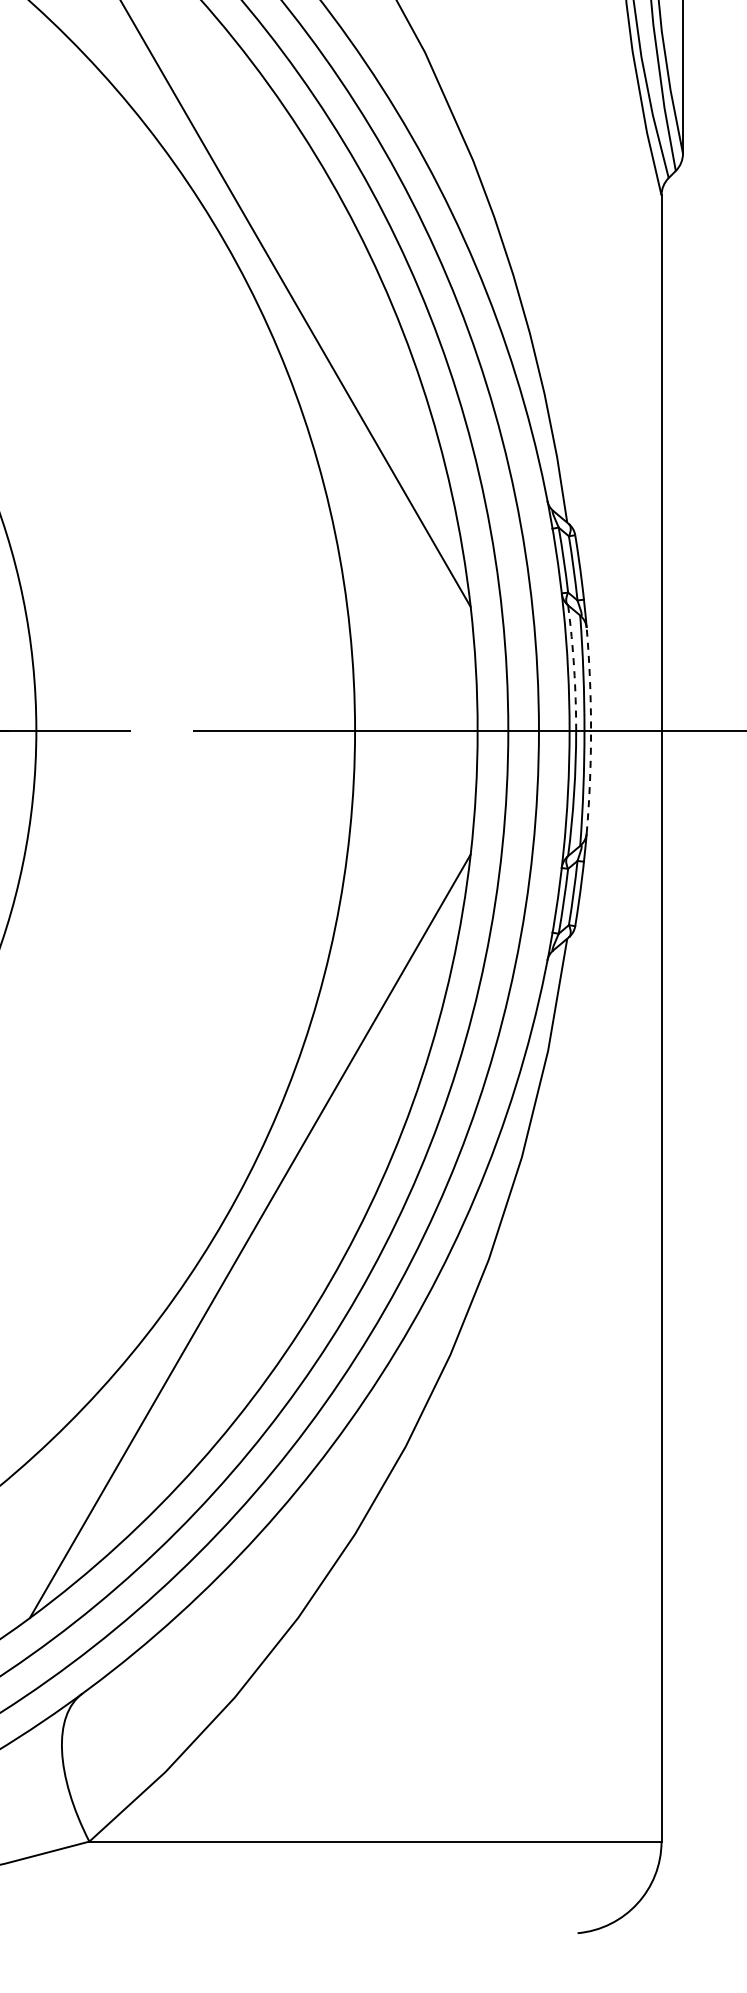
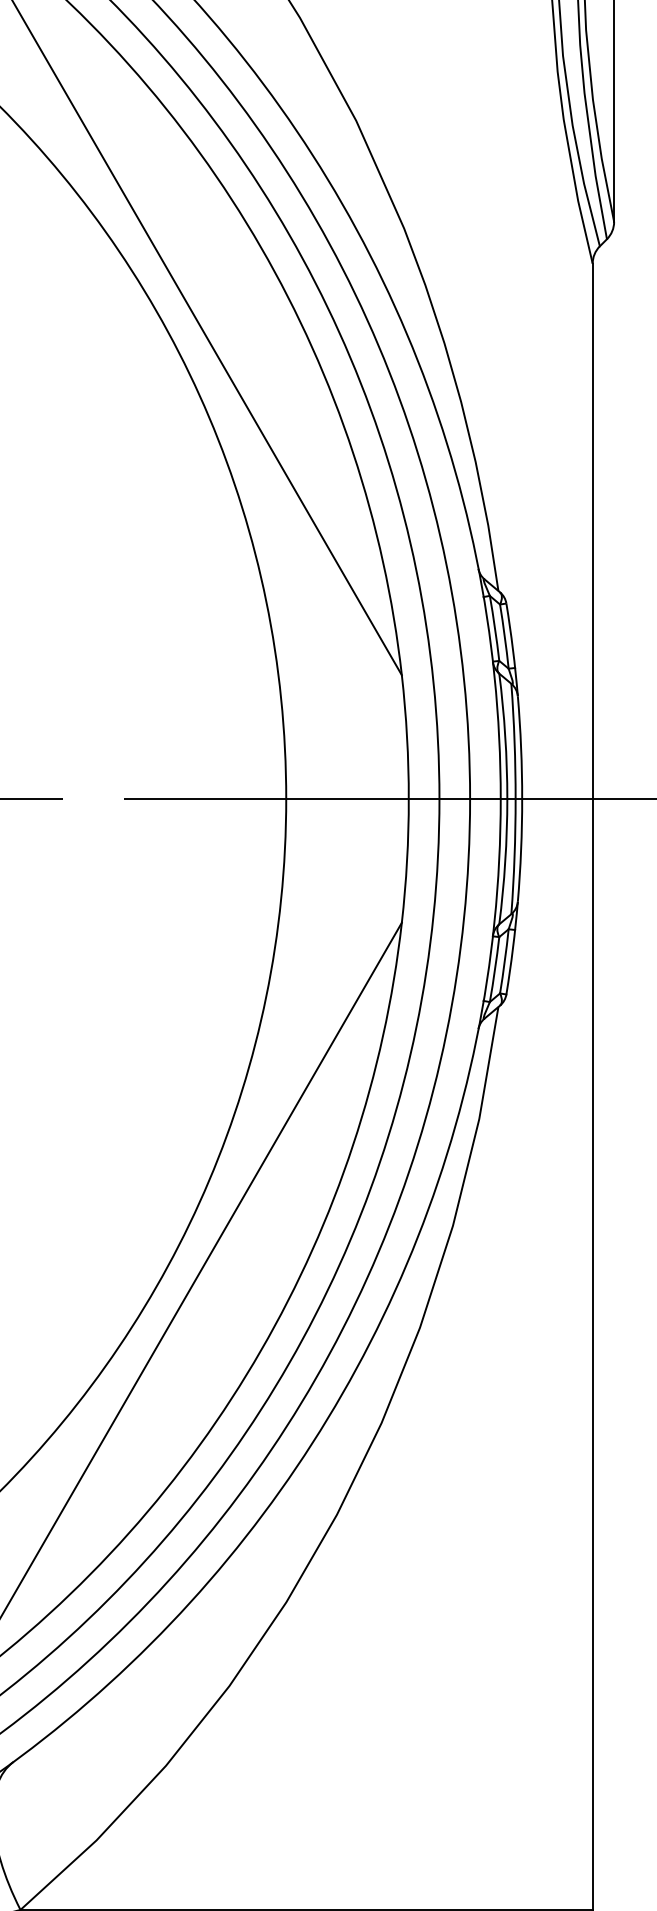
arc: (574, 667) -> (505, 735), dashed -> solid
arc: (591, 730) -> (522, 798), dashed -> solid

